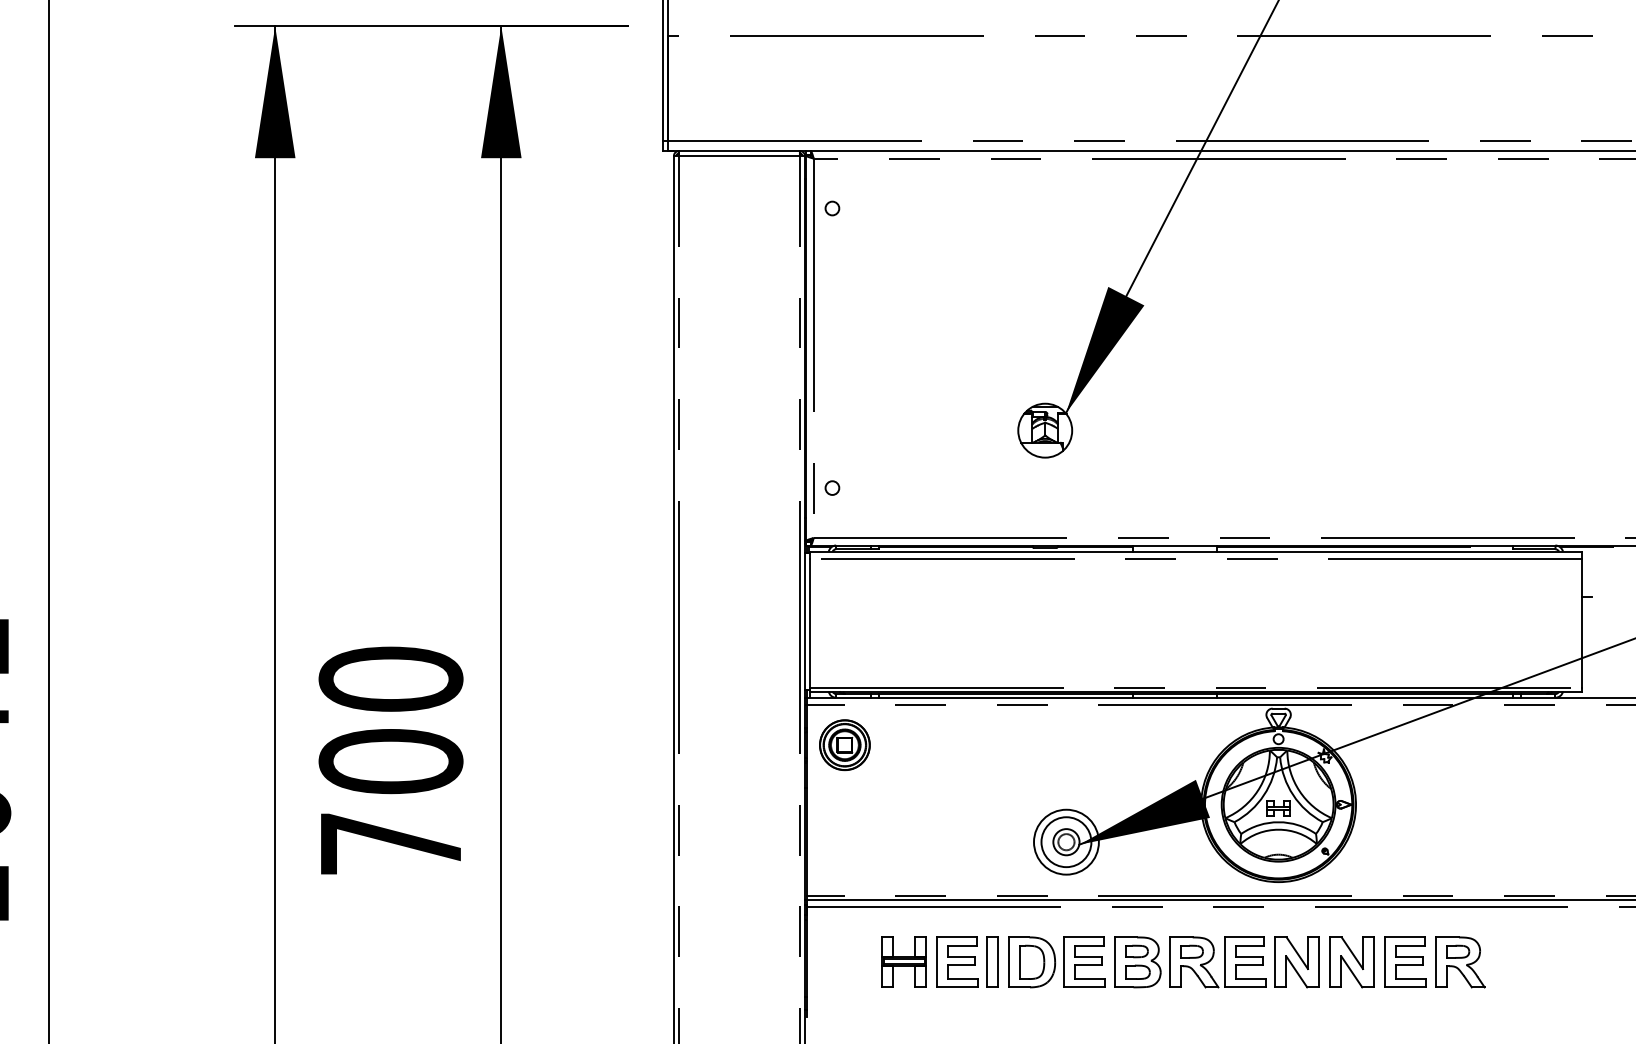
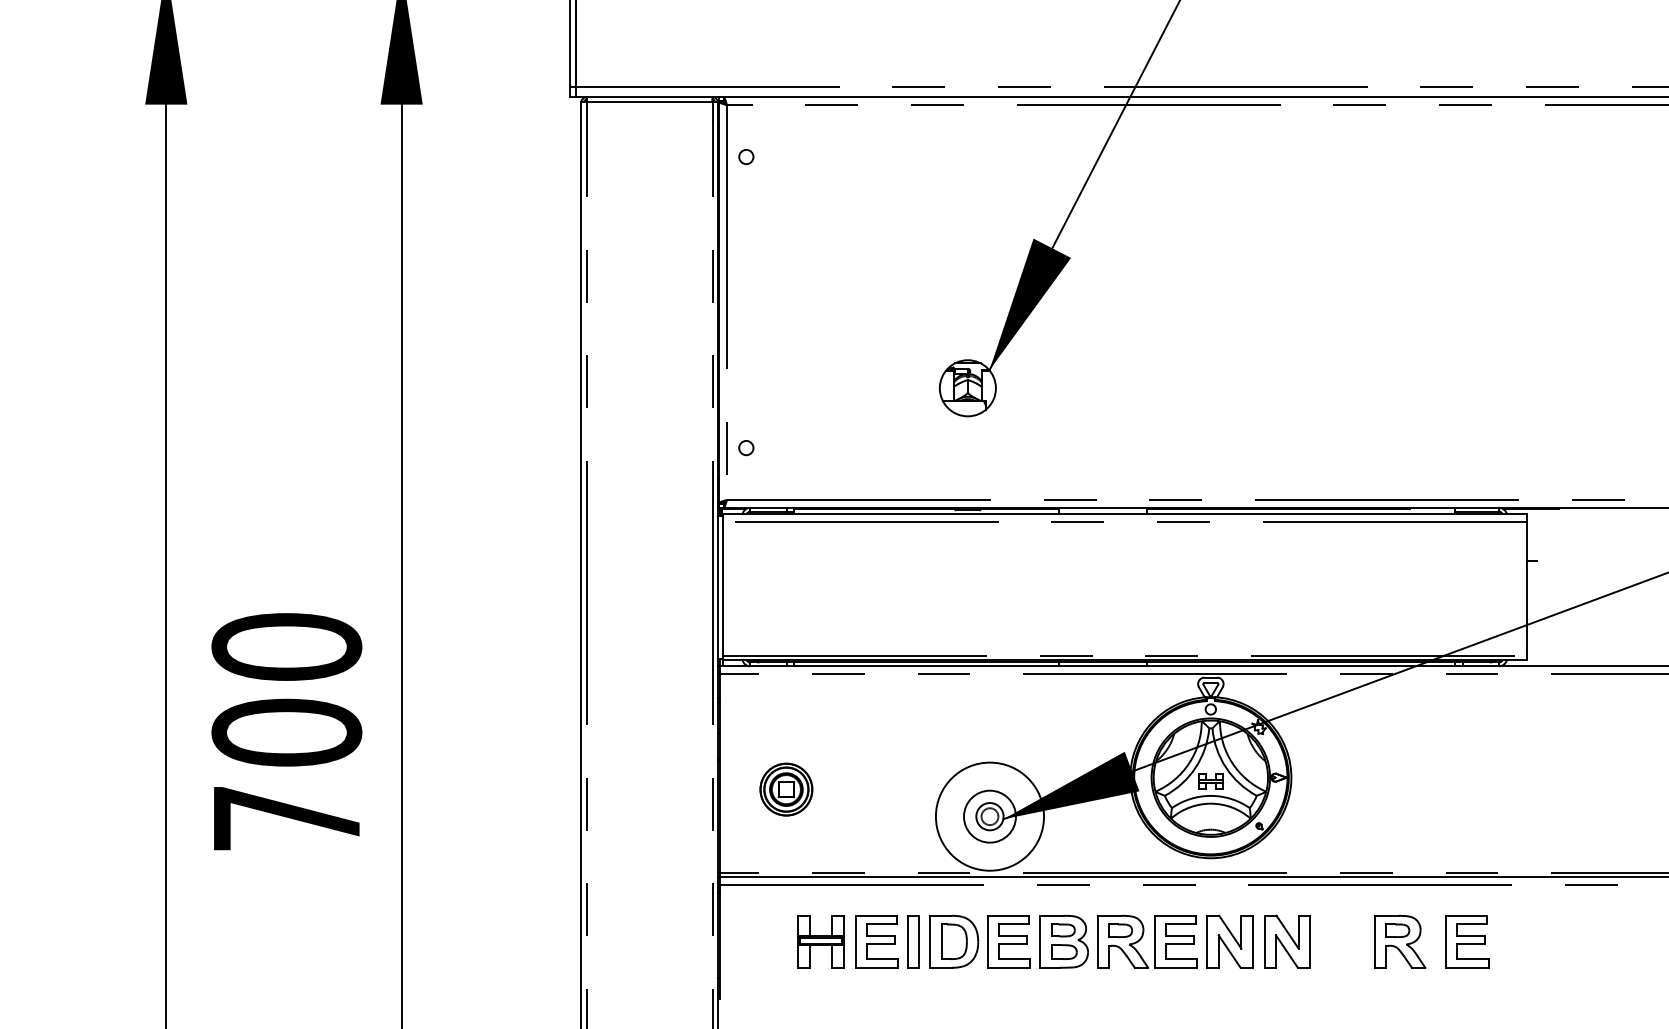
part: (844, 745) -> (785, 789), moved
circle: (1066, 841) -> (990, 815), size x1.6
part: (1405, 961) -> (1466, 940), moved

